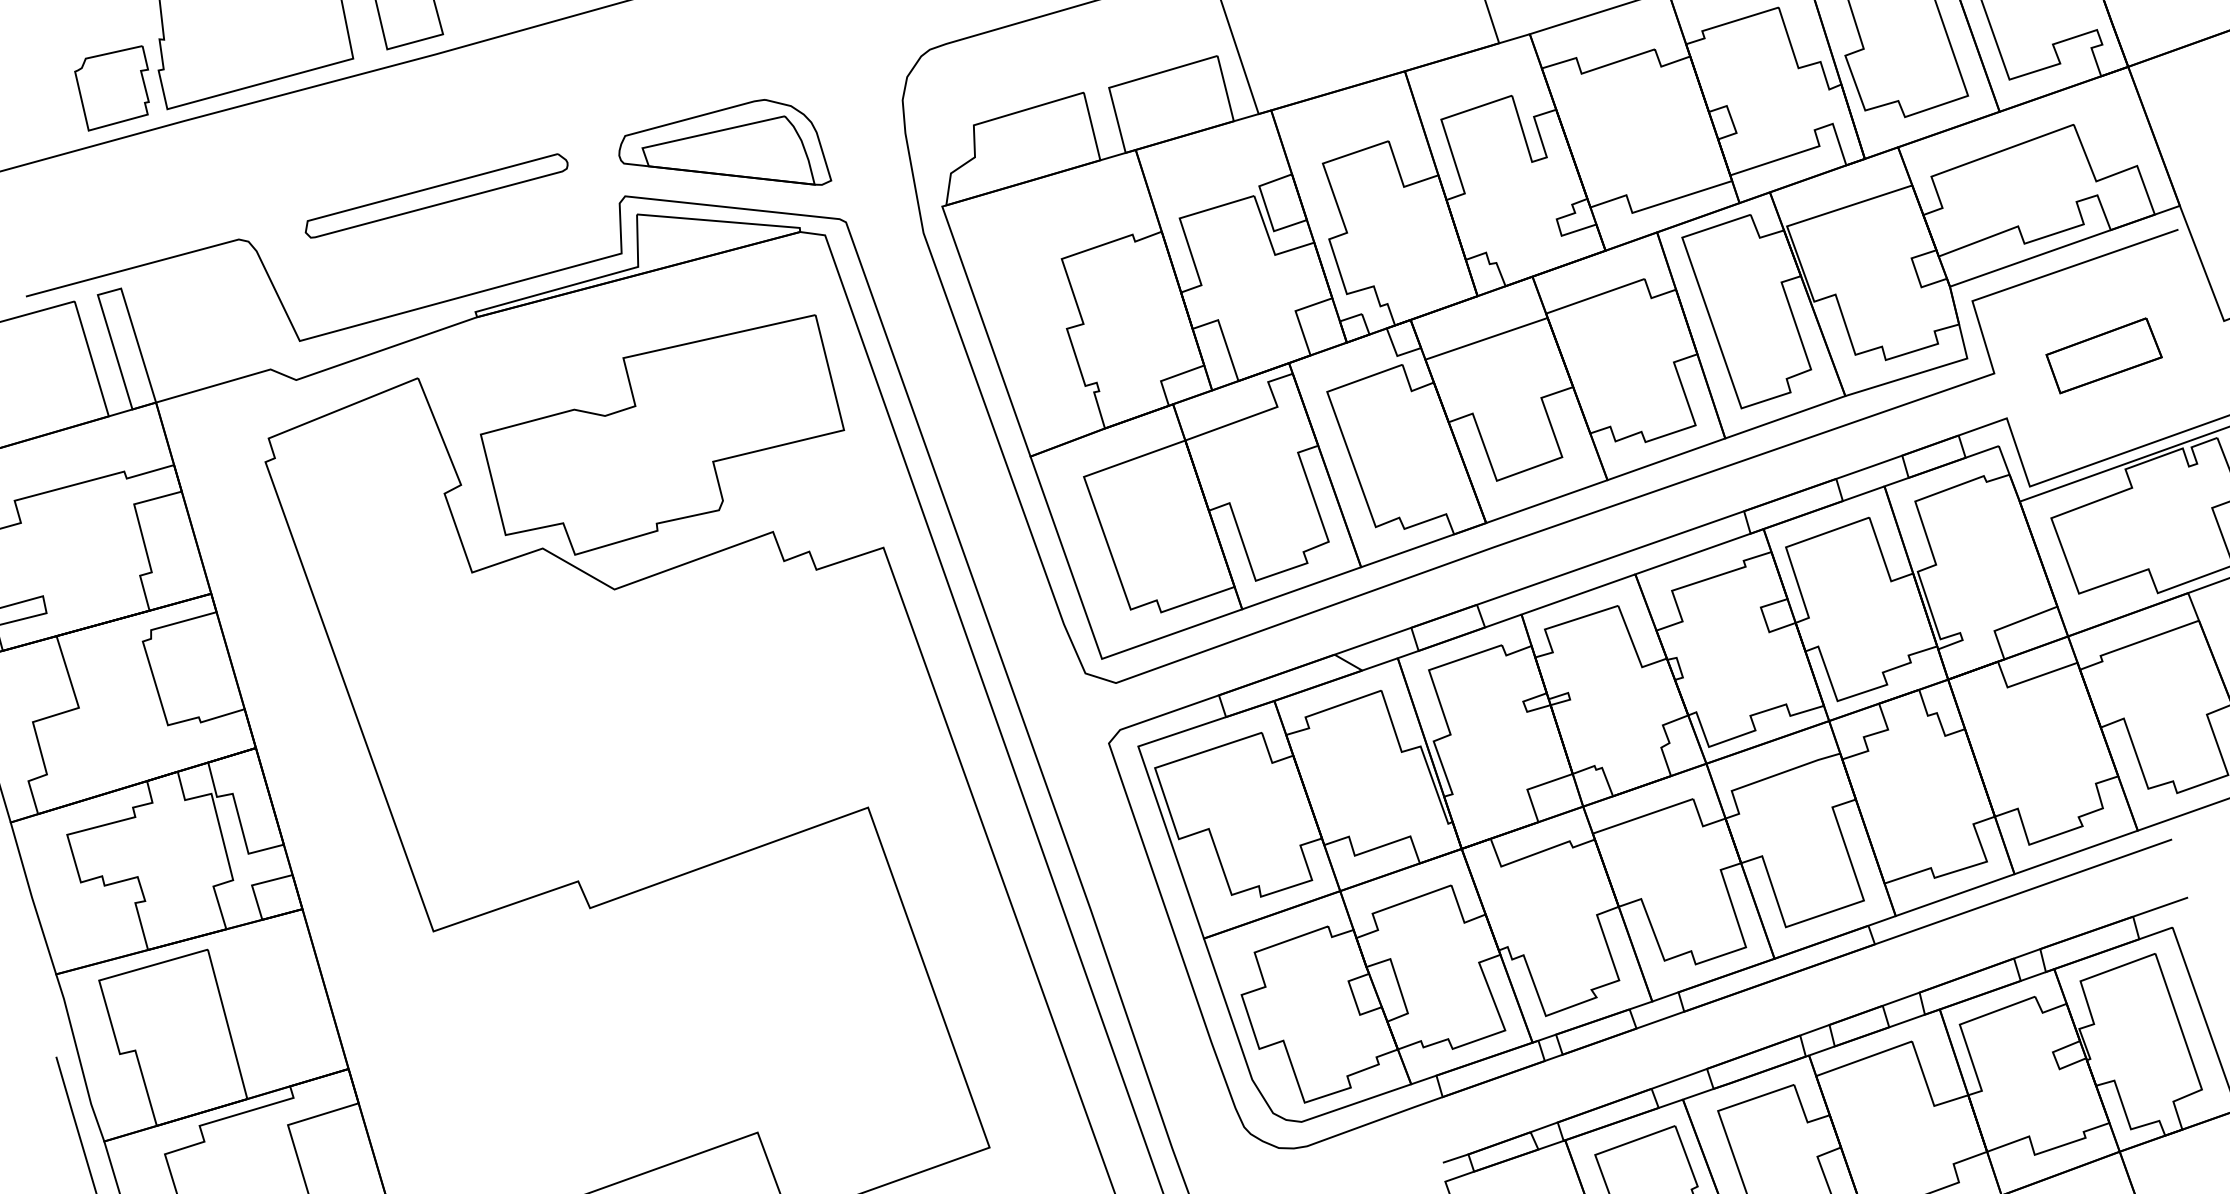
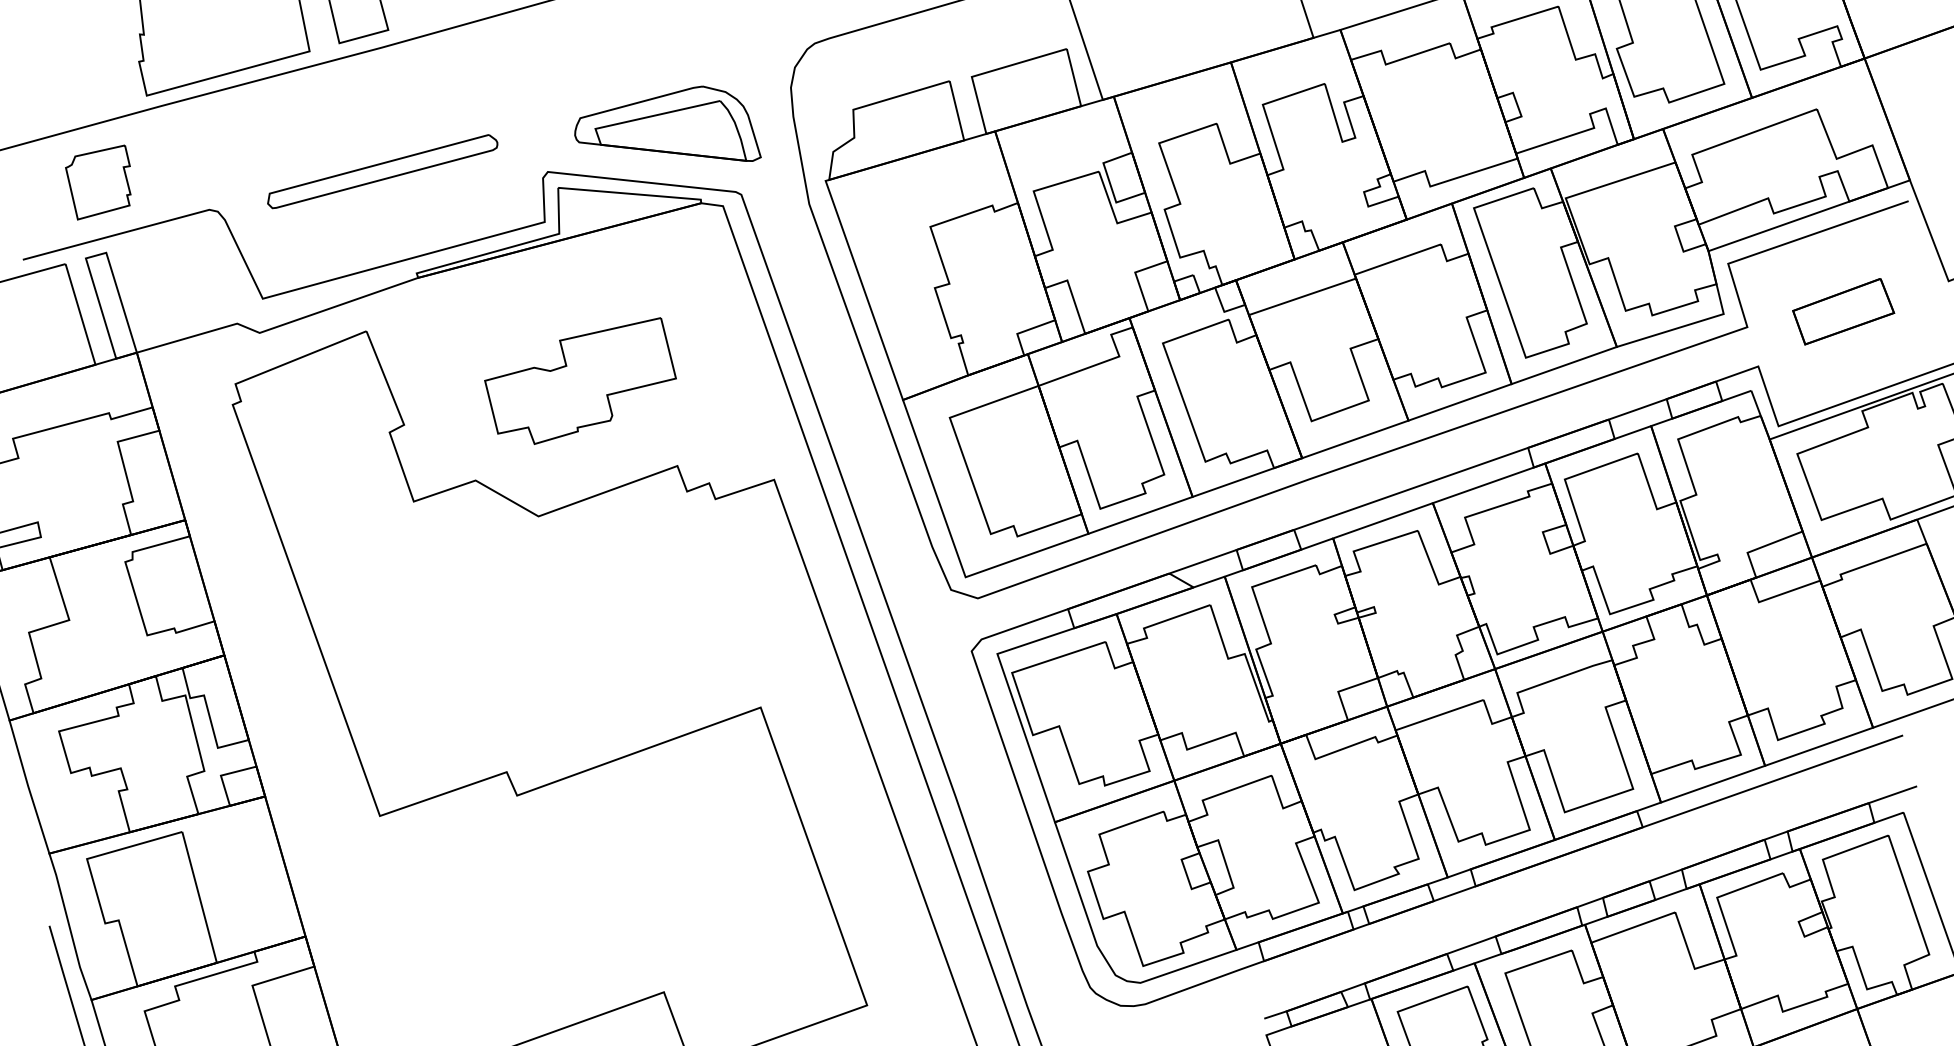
part: (111, 88) -> (97, 182), moved
part: (725, 142) -> (668, 123), moved
part: (662, 434) -> (580, 380), size x0.6

